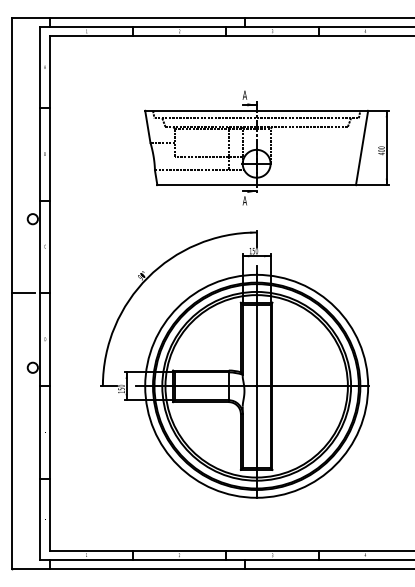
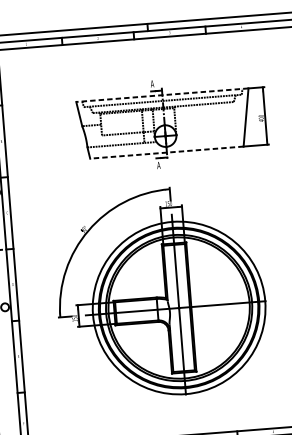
line: (256, 110) -> (162, 94), solid -> dashed
line: (256, 185) -> (166, 152), solid -> dashed

